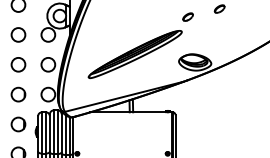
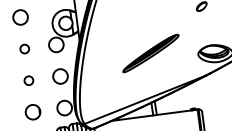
circle: (18, 34) -> (24, 48), size x0.6
part: (134, 54) -> (150, 53), size x0.6
circle: (18, 64) -> (28, 80), size x0.6

